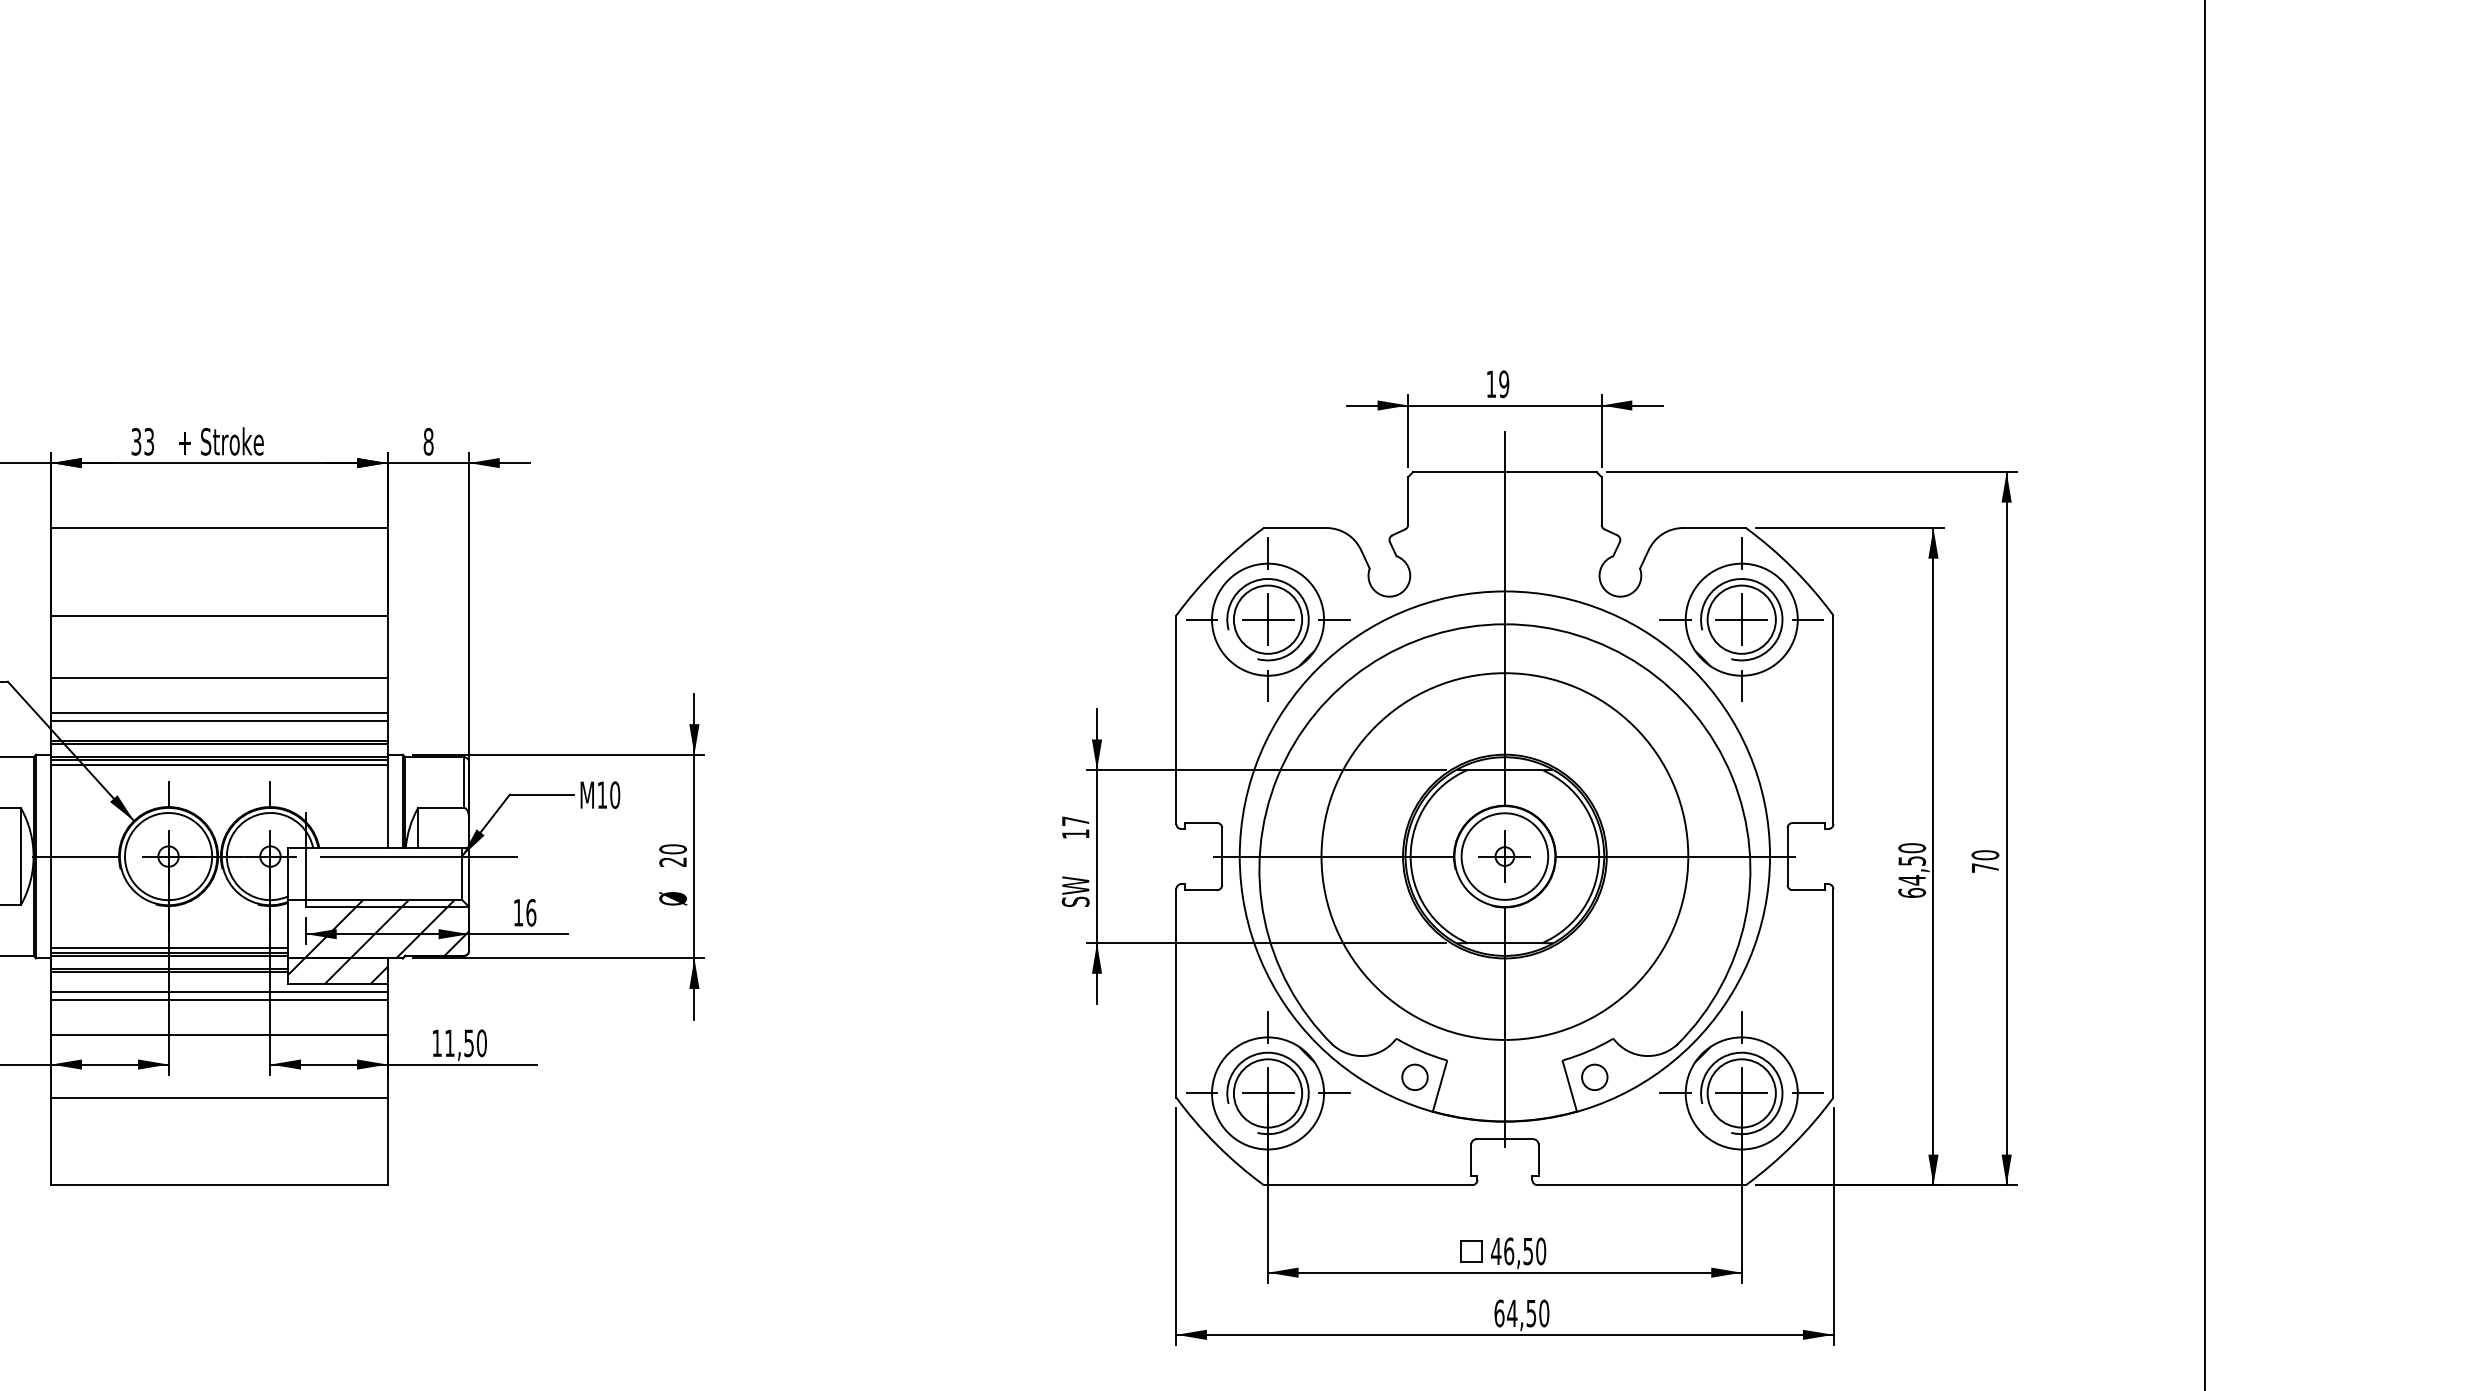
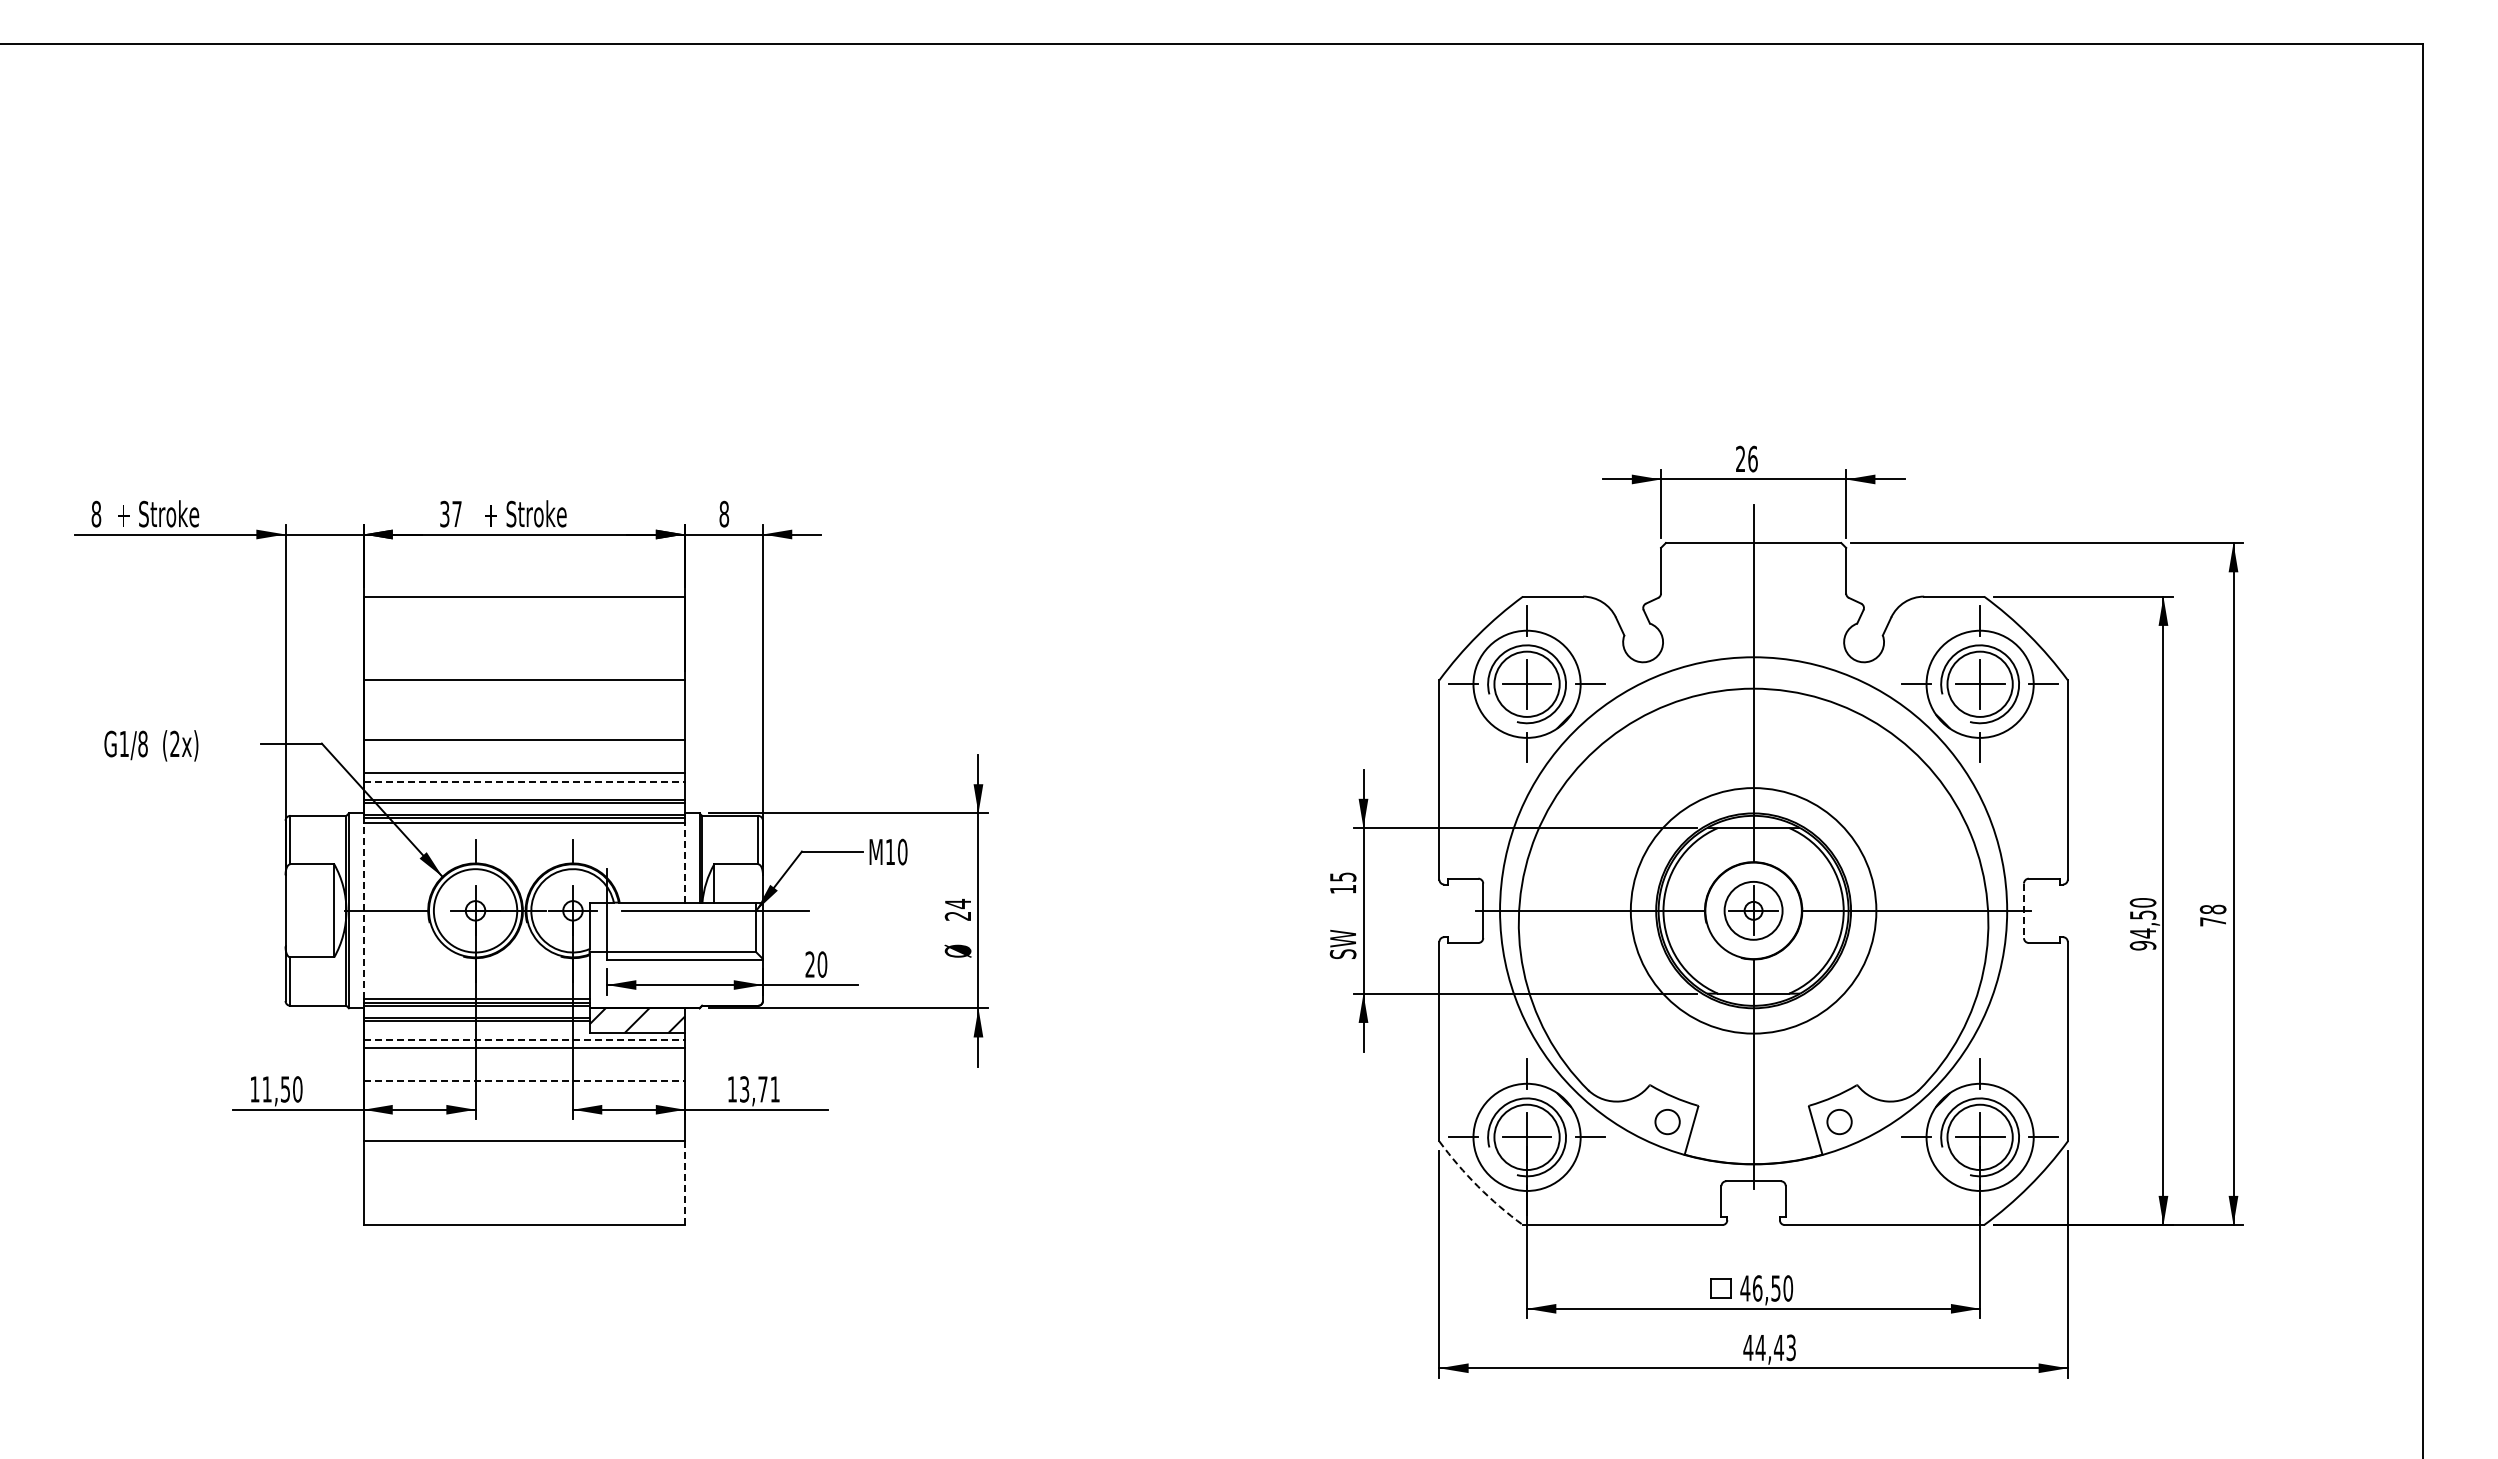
text: (1497, 383) -> (1746, 458), 19 -> 26
text: (148, 441) -> (456, 513), 33 -> 37
line: (219, 721) -> (524, 781), solid -> dashed
line: (388, 806) -> (685, 862), solid -> dashed
text: (1076, 820) -> (1343, 876), 17 -> 15
text: (672, 848) -> (957, 903), 20 -> 24
text: (1985, 855) -> (2213, 909), 70 -> 78
line: (51, 856) -> (363, 910), solid -> dashed
circle: (1504, 856) -> (1753, 910), size x0.7
circle: (1504, 856) -> (1753, 910), size x0.7
line: (1787, 857) -> (2023, 911), solid -> dashed
text: (1911, 892) -> (2142, 945), 64,50 -> 94,50
text: (525, 912) -> (816, 964), 16 -> 20
hatch: (386, 929) -> (683, 980), removed
line: (219, 992) -> (524, 1040), solid -> dashed
line: (219, 1035) -> (524, 1081), solid -> dashed
text: (466, 1043) -> (760, 1089), 11,50 -> 13,71
line: (388, 1141) -> (685, 1183), solid -> dashed
arc: (1217, 1144) -> (1478, 1186), solid -> dashed
text: (1521, 1313) -> (1769, 1347), 64,50 -> 44,43

